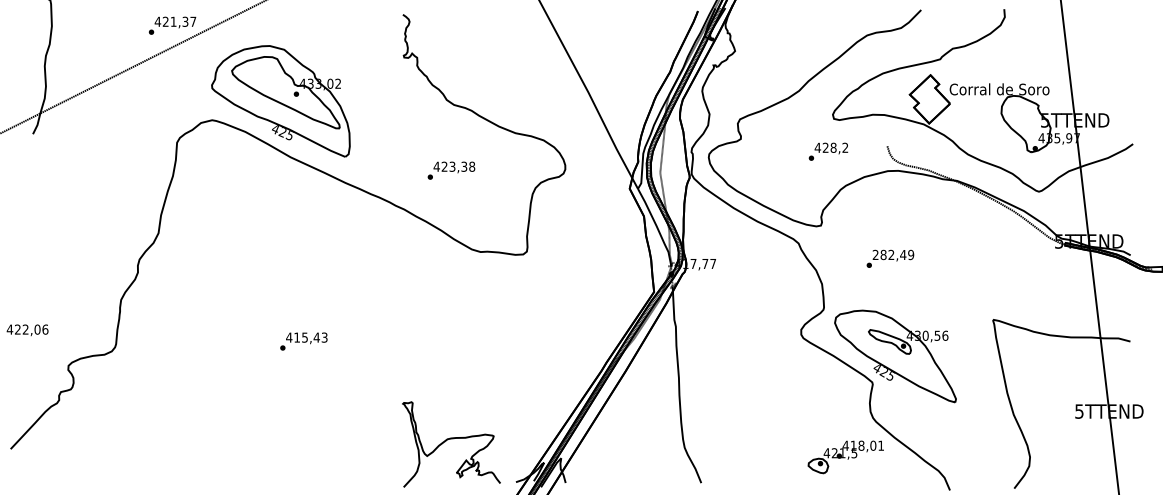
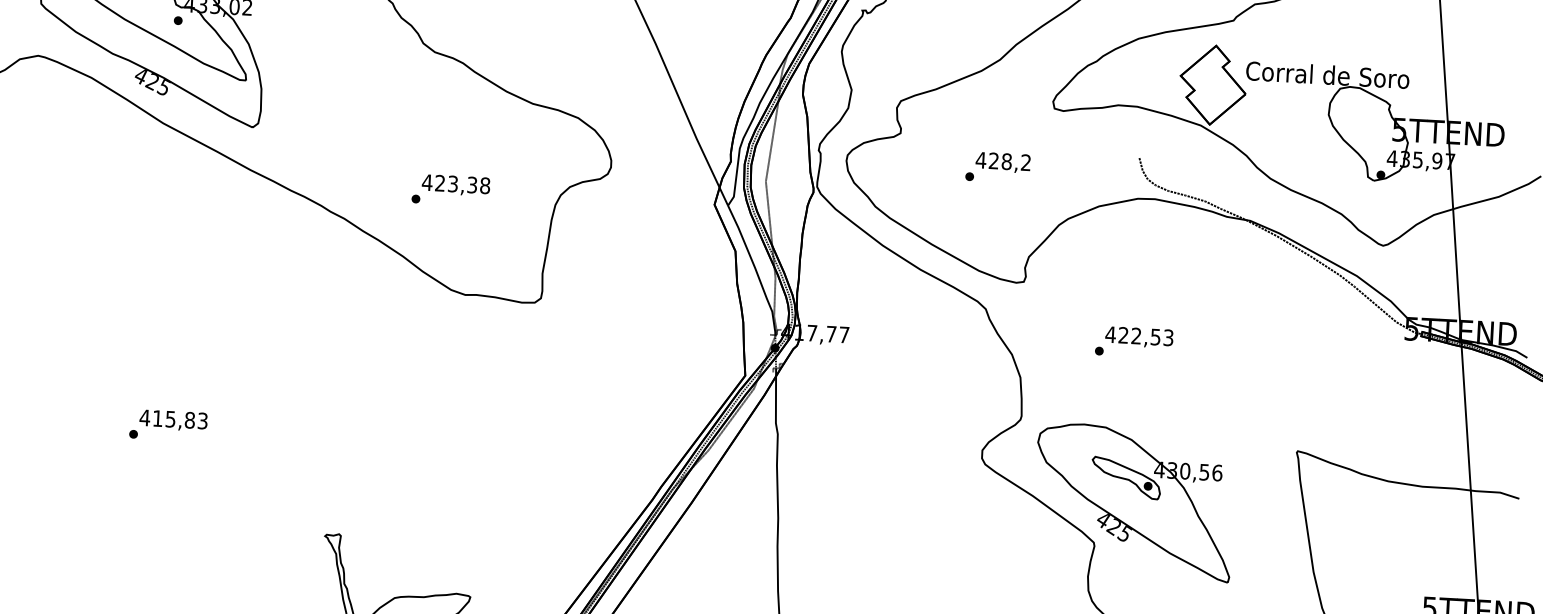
text: (828, 151) -> (998, 167), moved
text: (451, 170) -> (451, 190), moved
text: (893, 254) -> (1139, 335), 282,49 -> 422,53
text: (316, 337) -> (189, 420), 415,43 -> 415,83

